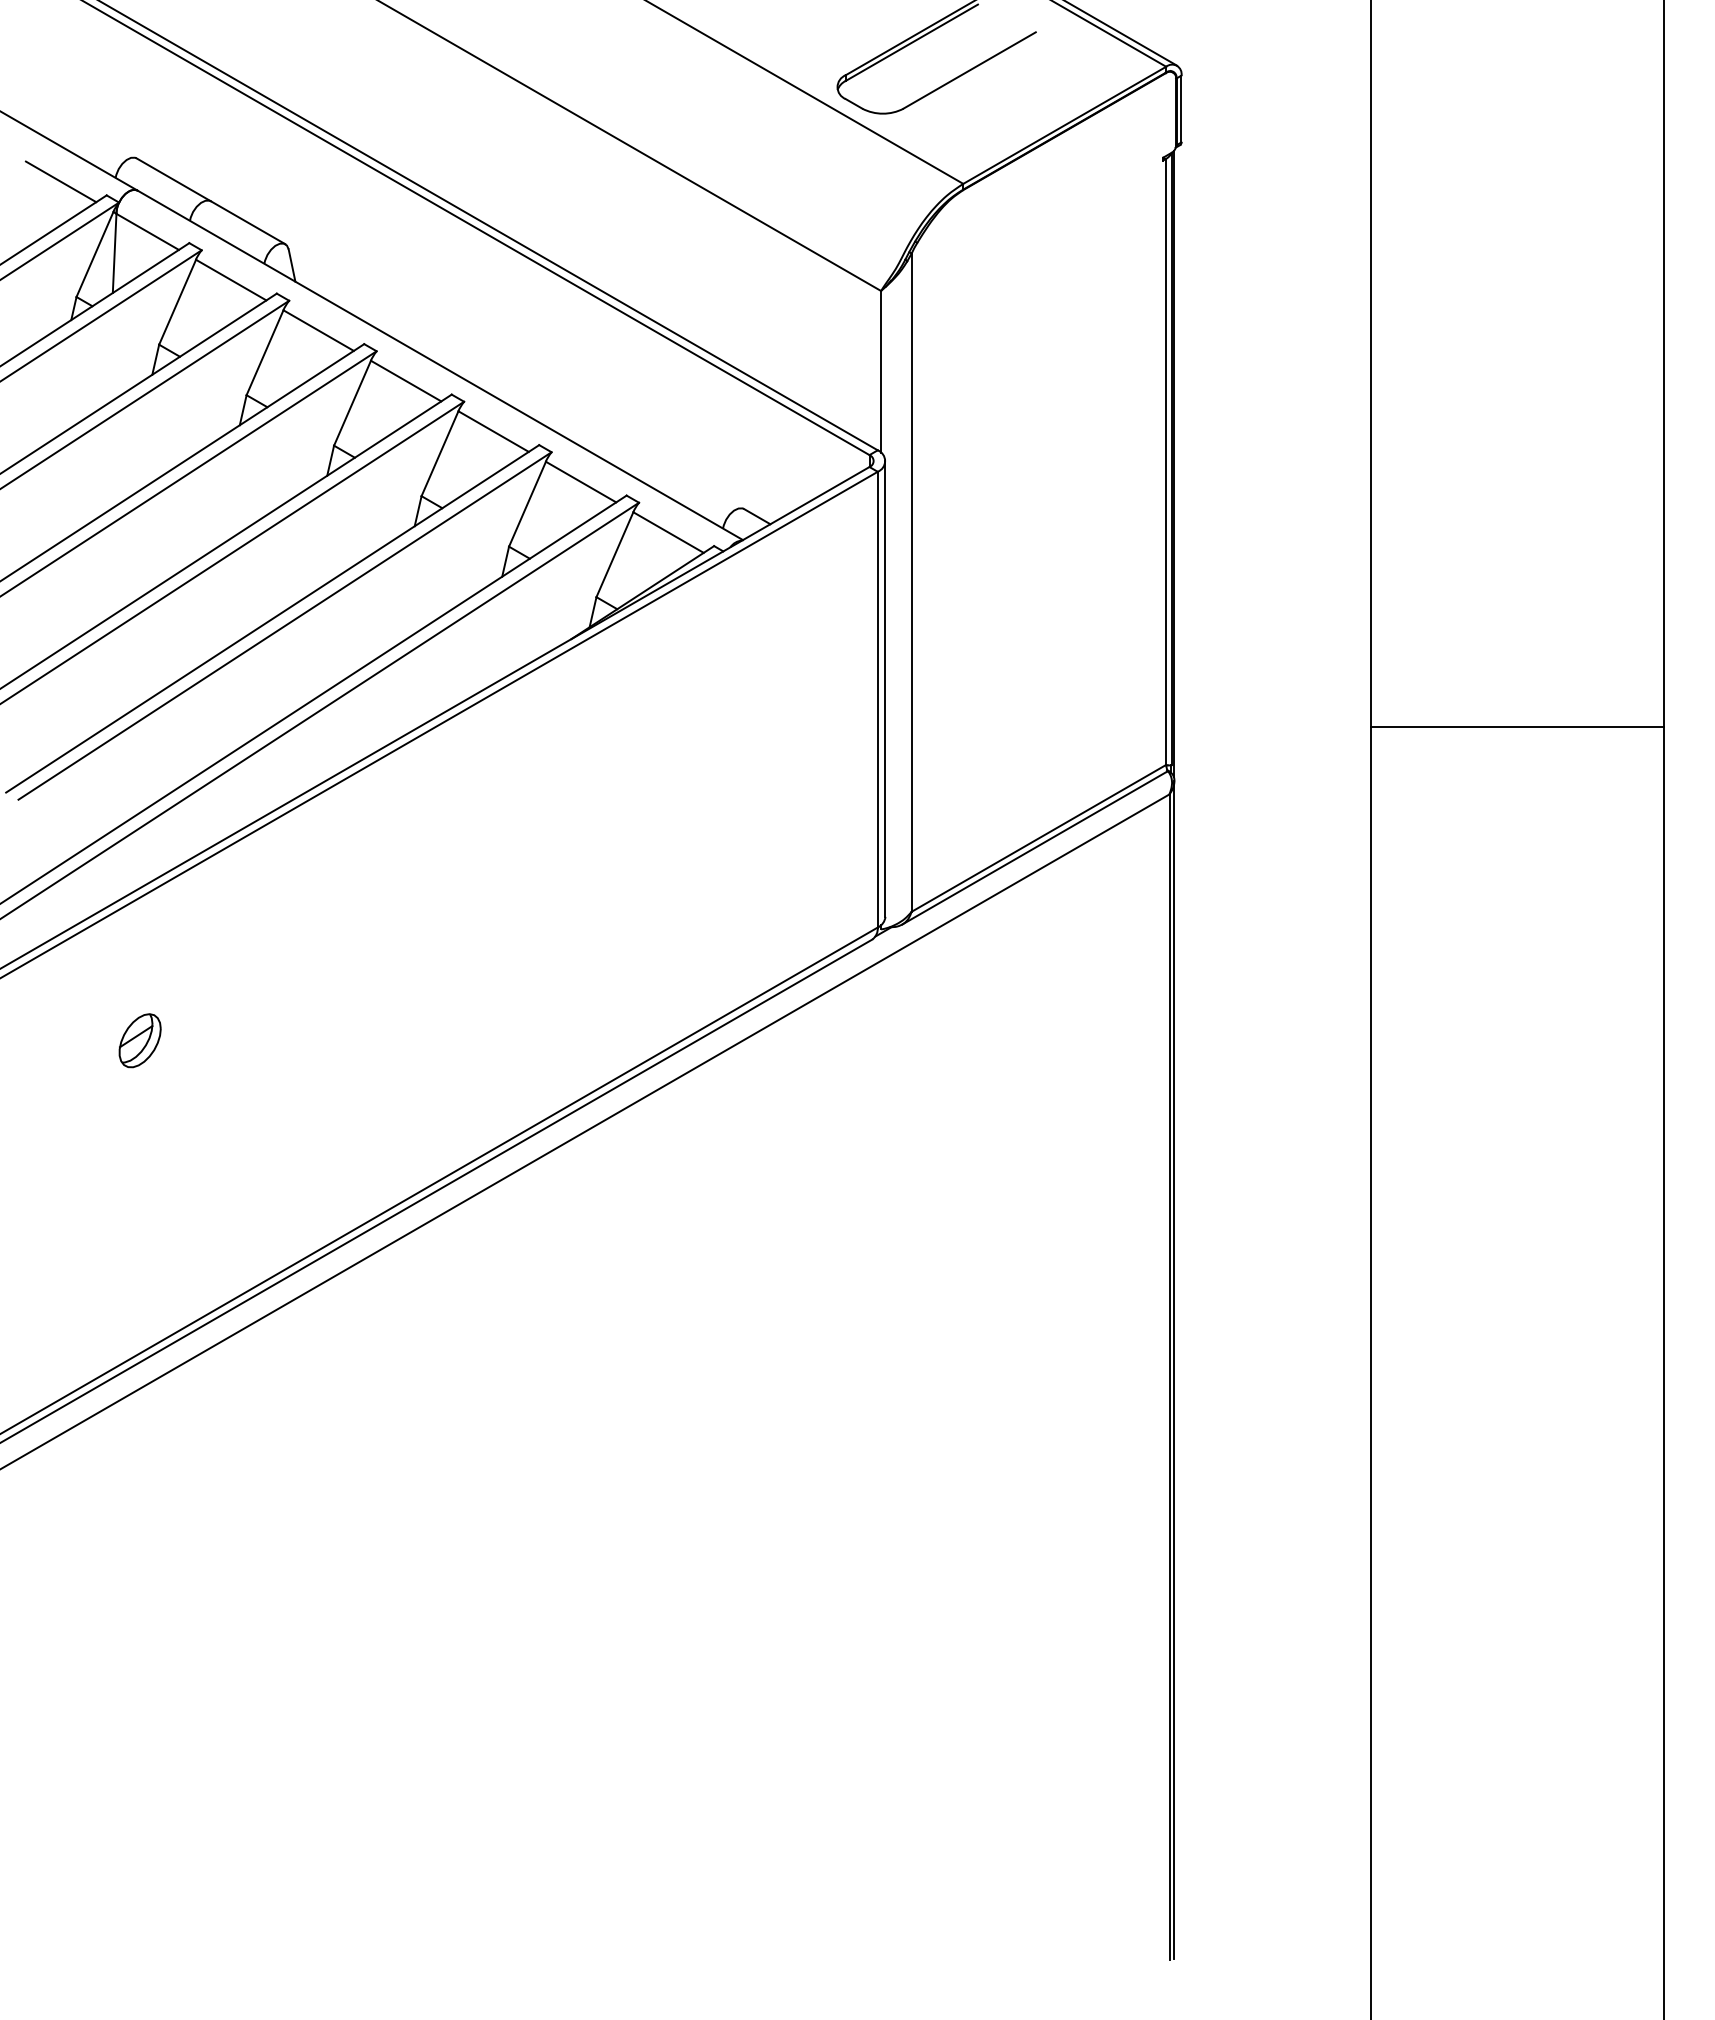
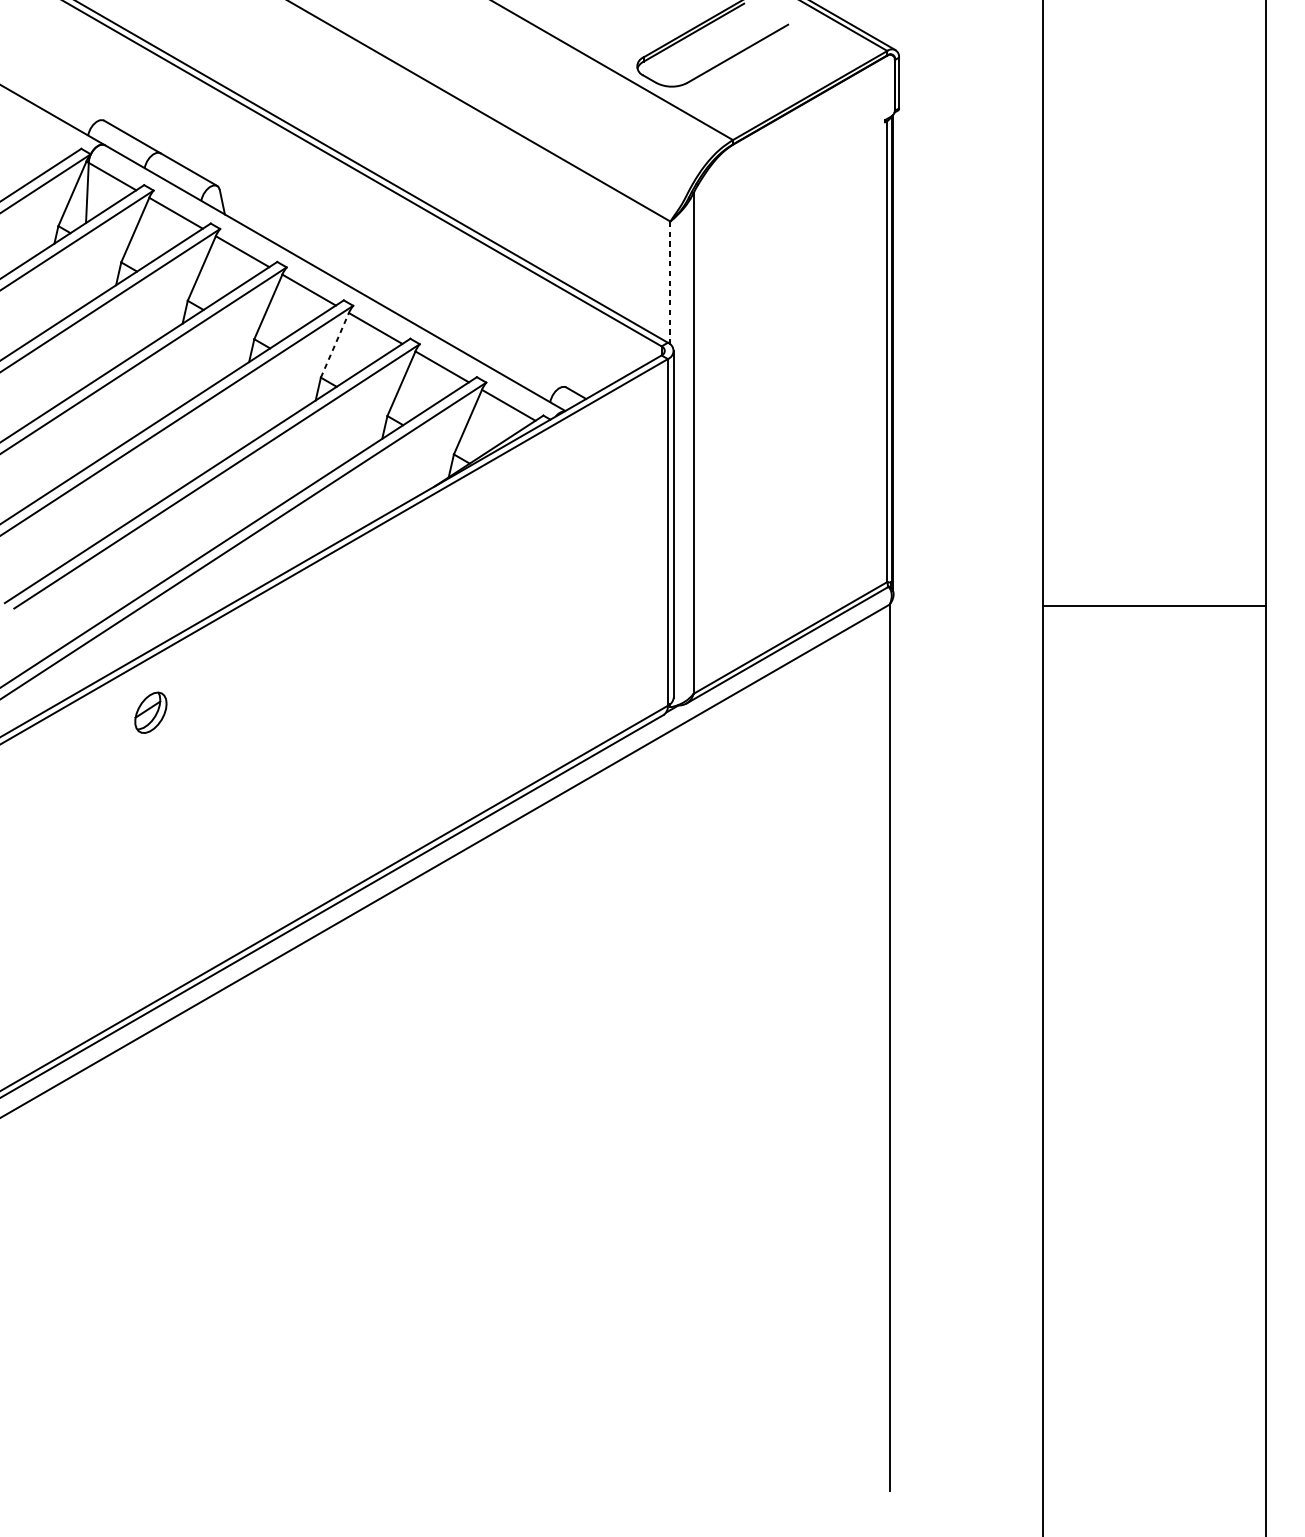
line: (60, 181) -> (46, 138), removed
line: (881, 371) -> (670, 282), solid -> dashed
line: (440, 453) -> (335, 345), solid -> dashed
line: (1517, 726) -> (1154, 606), moved
part: (139, 1040) -> (150, 712), moved
line: (1174, 1370) -> (893, 1042), removed

